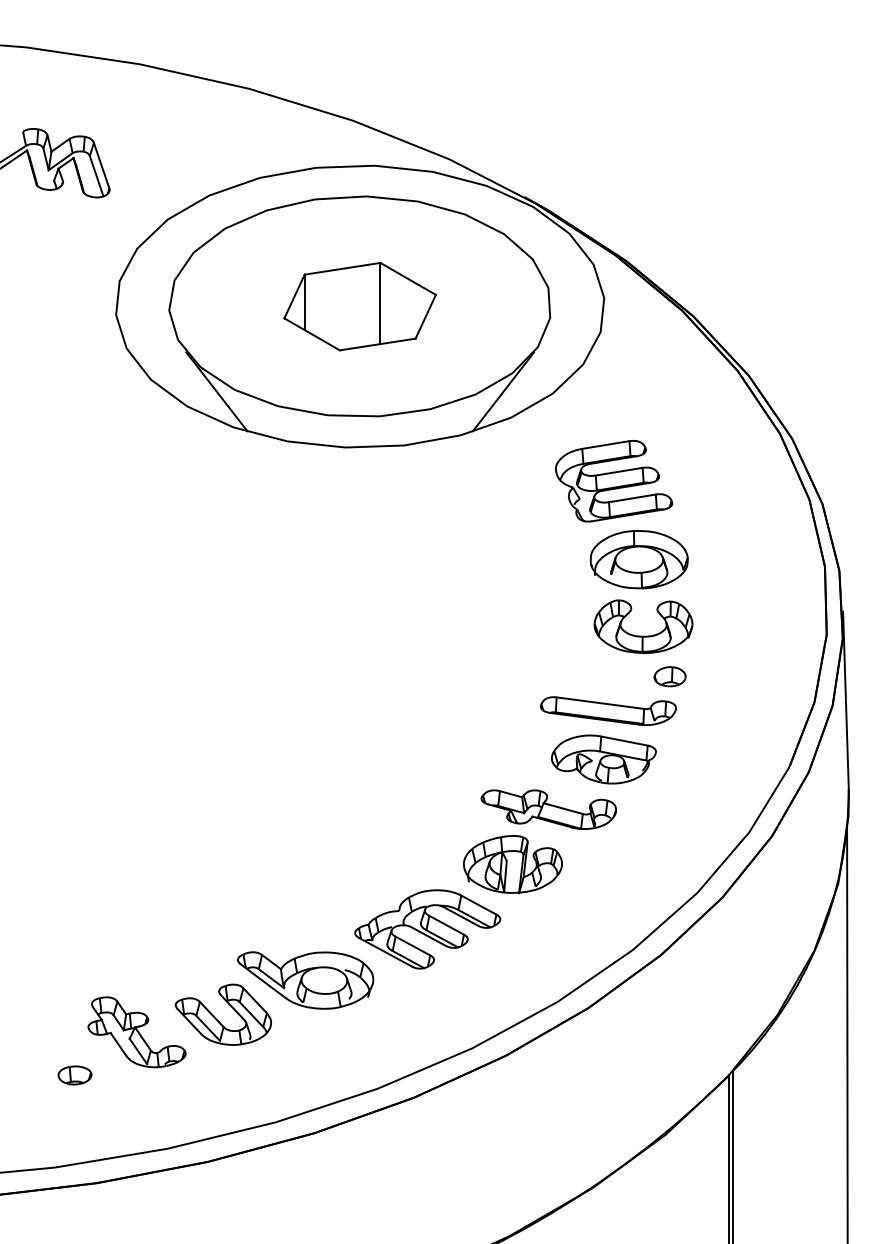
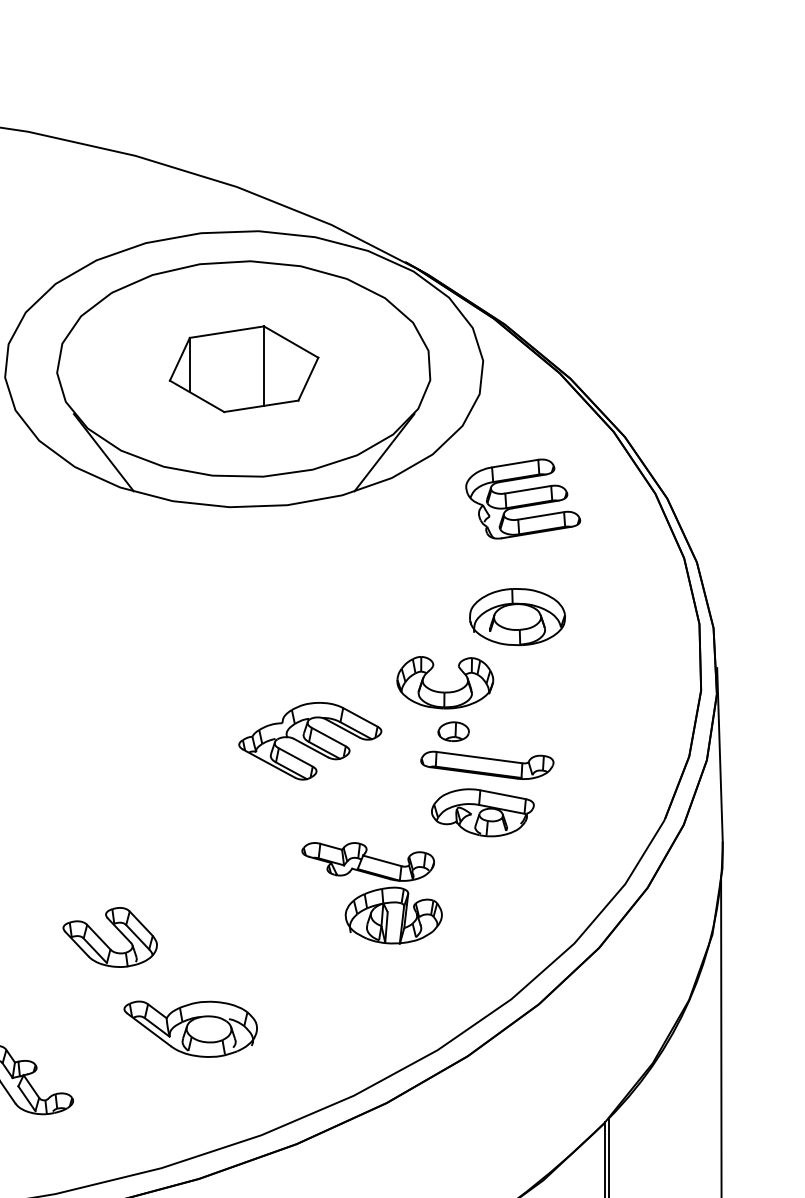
part: (614, 481) -> (523, 499), moved
part: (643, 635) -> (445, 691), moved
part: (669, 676) -> (453, 731), moved
part: (548, 809) -> (367, 861), moved
part: (427, 929) -> (310, 741), moved
part: (217, 1019) -> (104, 942), moved

